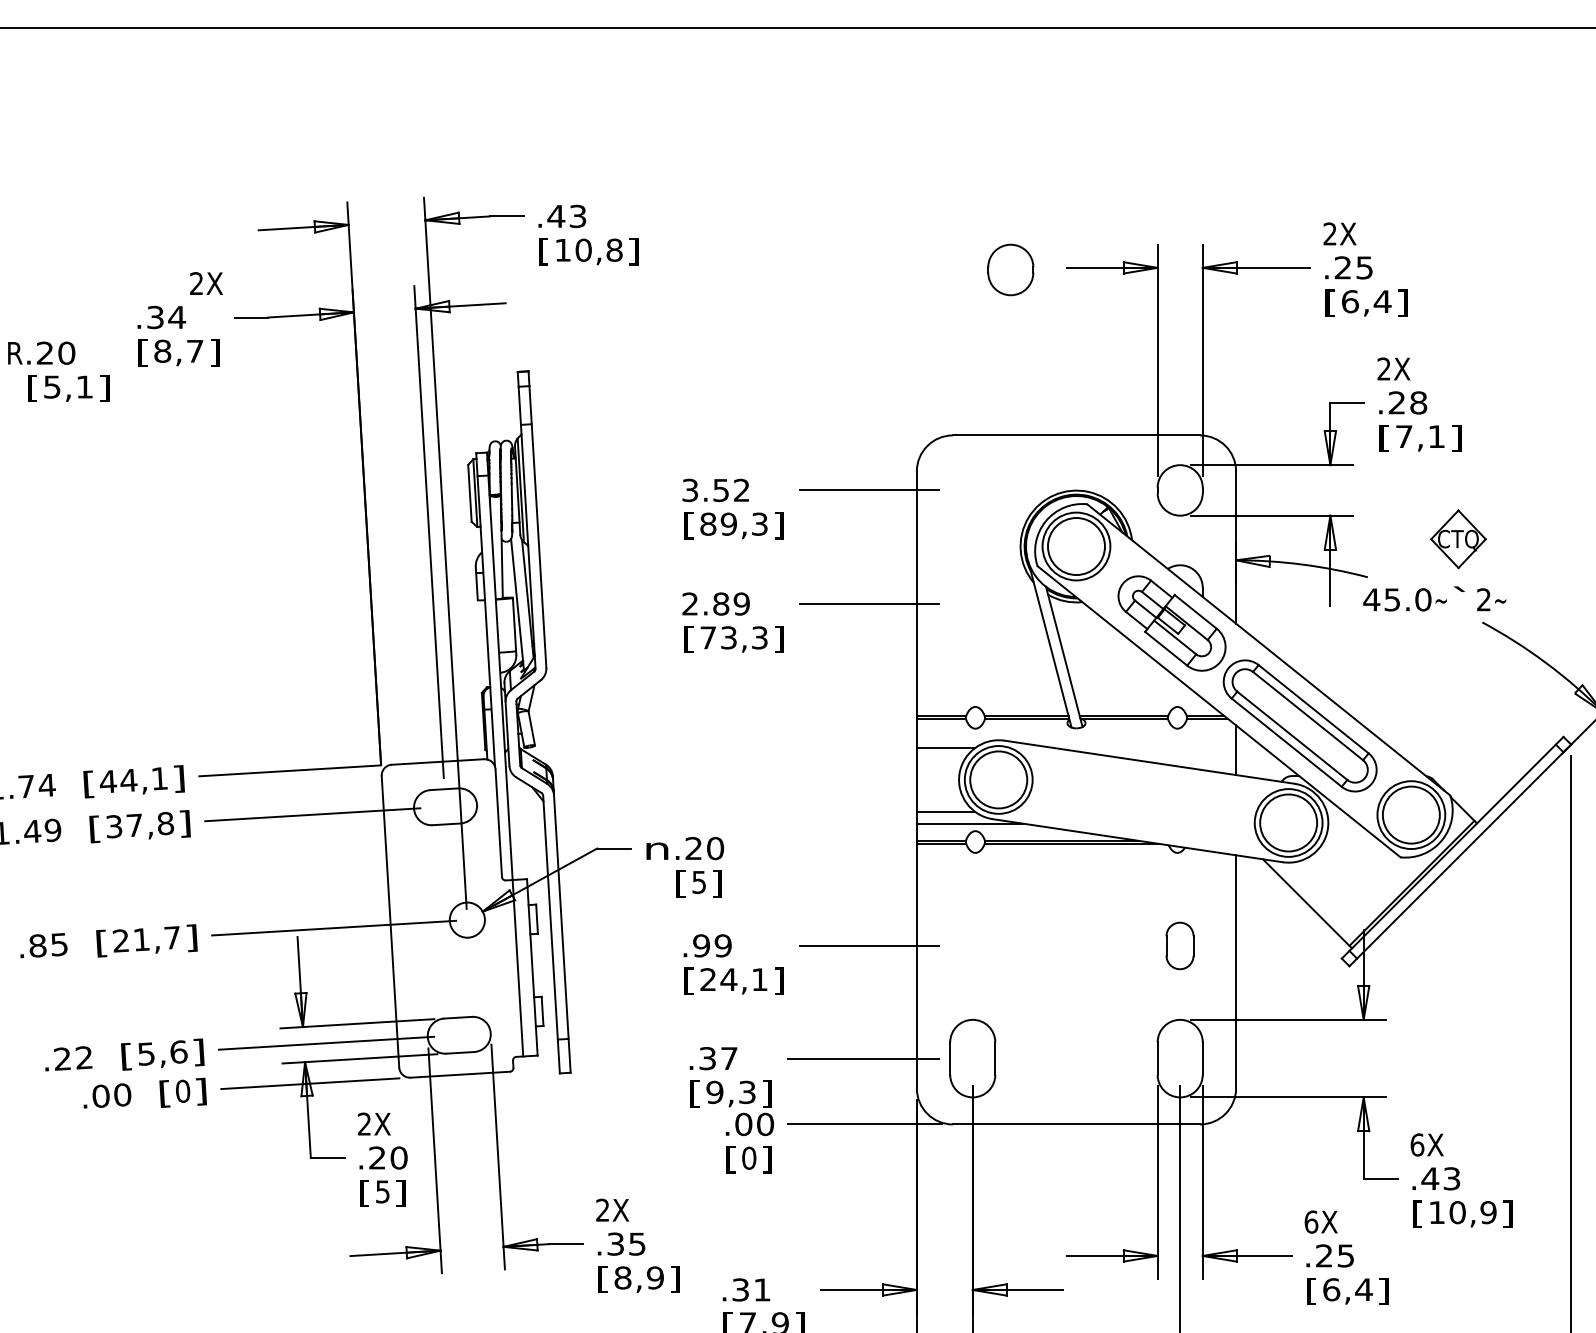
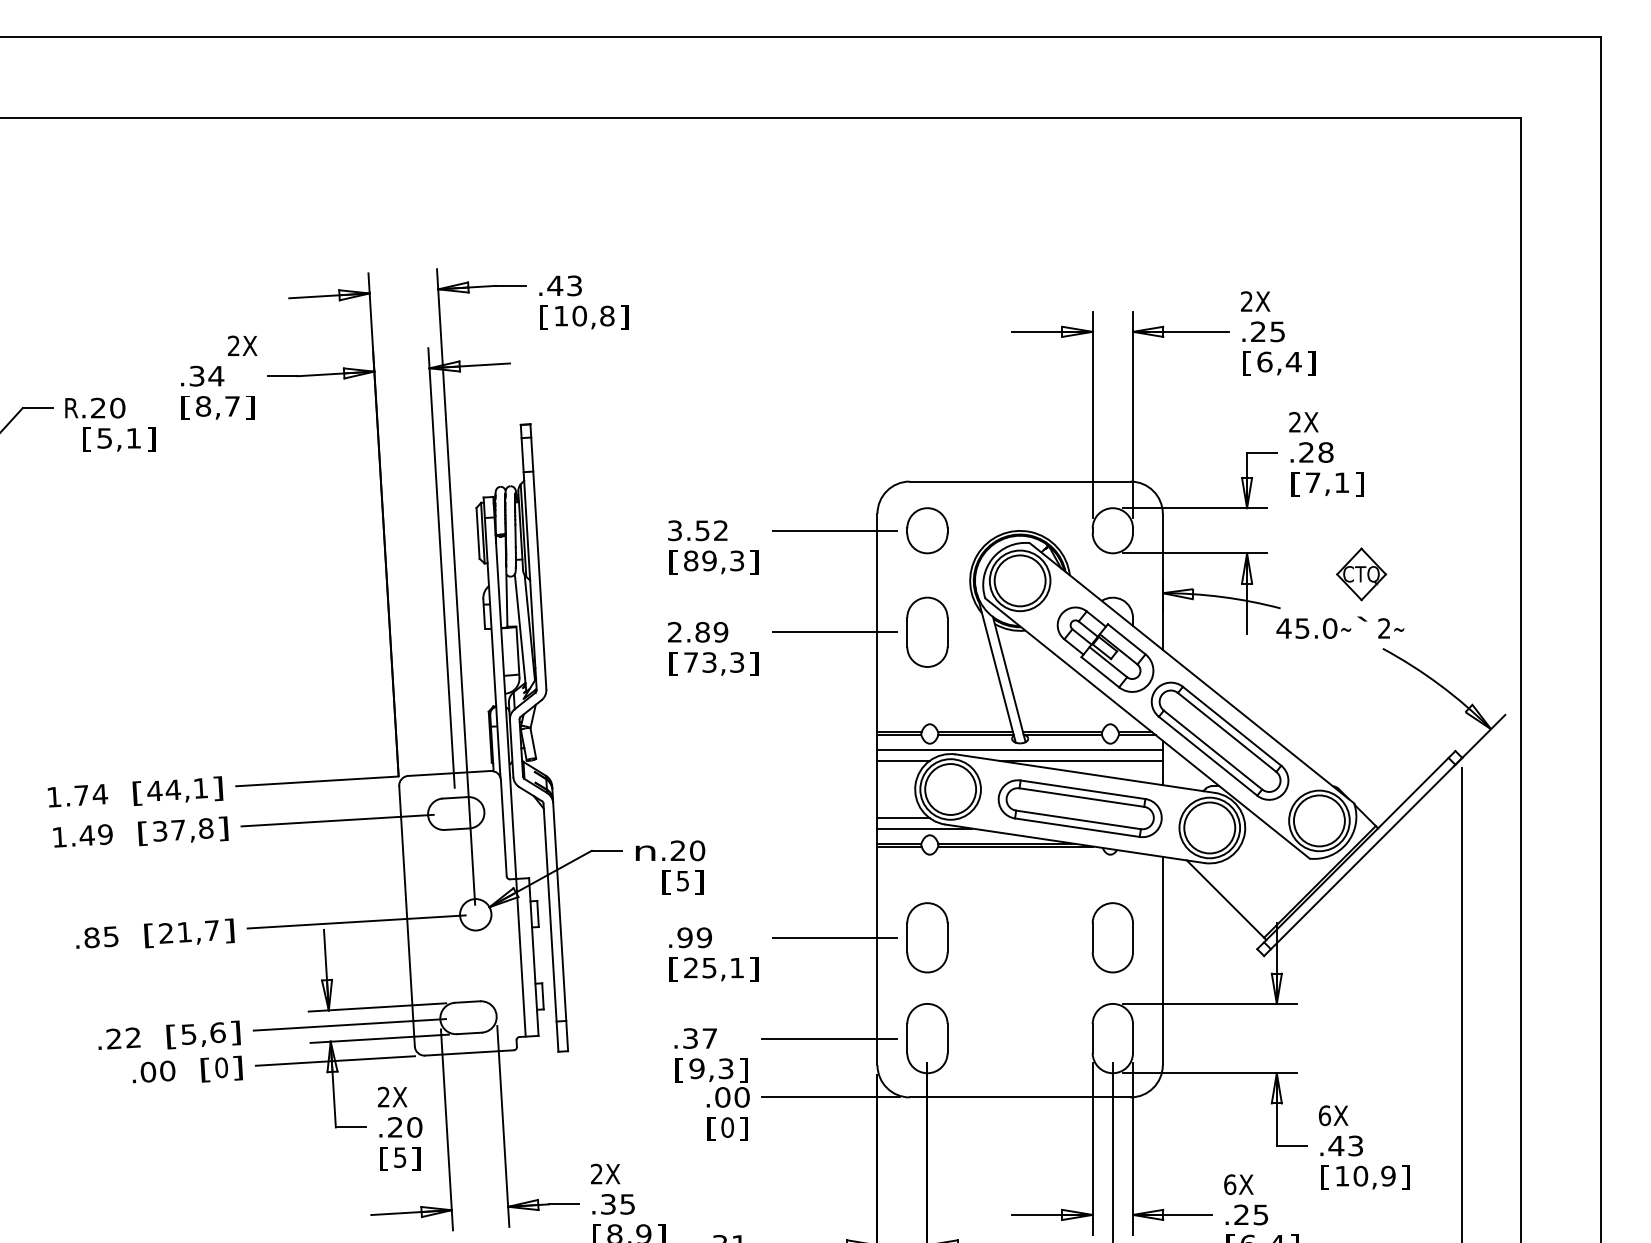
part: (1010, 269) -> (927, 530), moved
part: (972, 603) -> (927, 631), added
line: (1075, 736) -> (1019, 750), added
line: (1144, 747) -> (1080, 760), added
part: (1142, 801) -> (1079, 808), added
part: (972, 945) -> (927, 937), added
part: (1179, 945) -> (1112, 937), size x1.67
text: (728, 980) -> (709, 968), 24,1 -> 25,1

